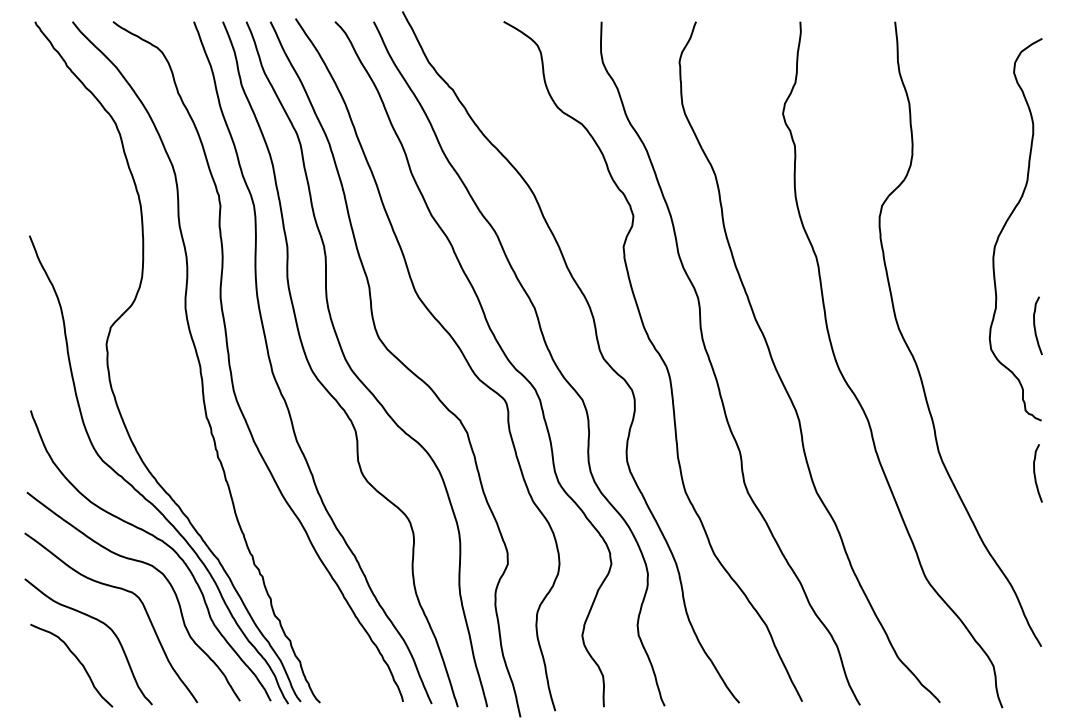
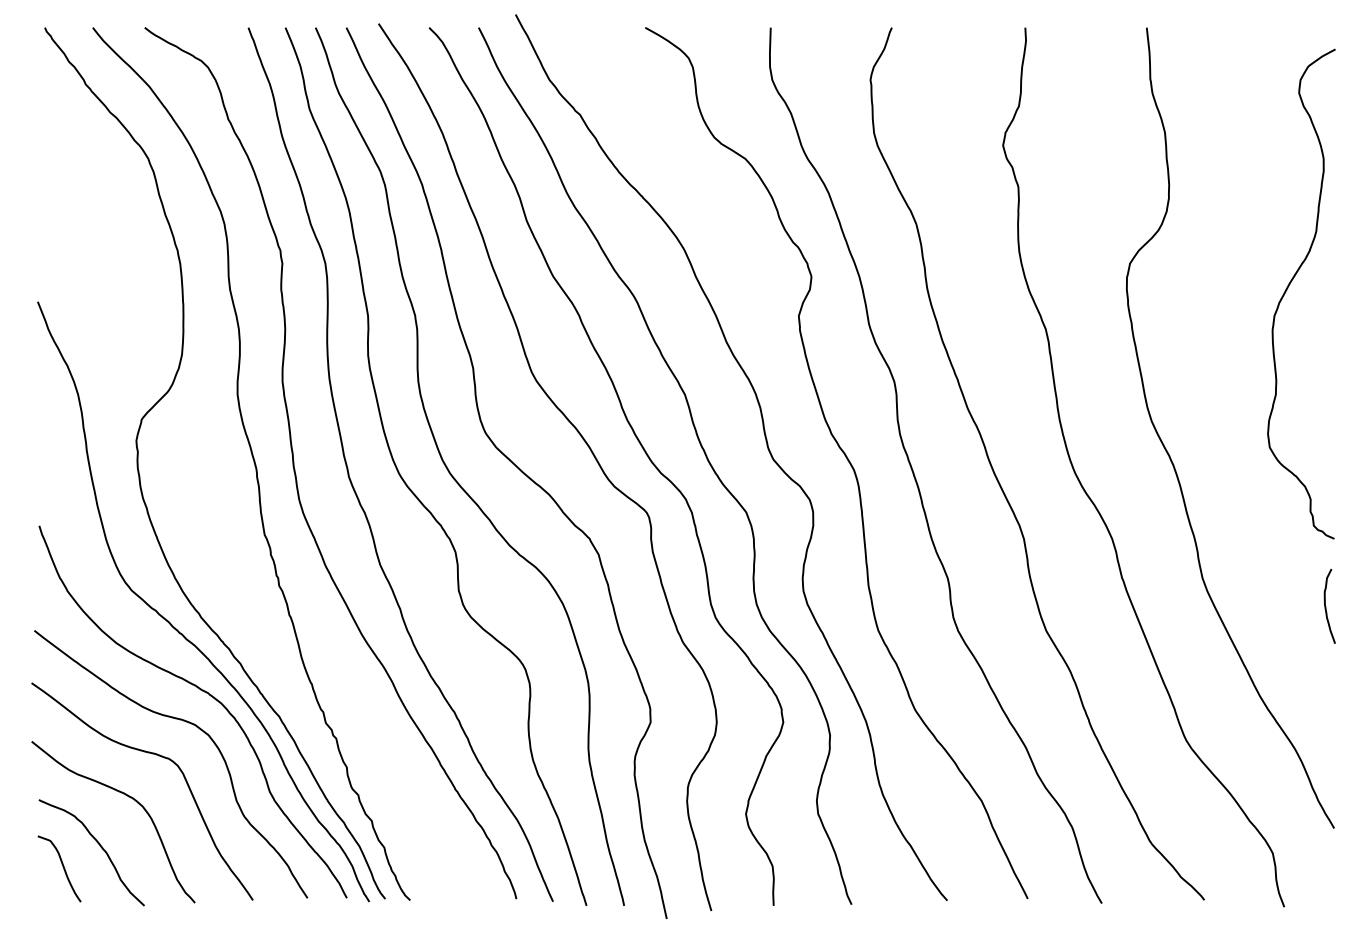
curve: (1035, 325) -> (1326, 417), removed
curve: (48, 677) -> (62, 867), added

